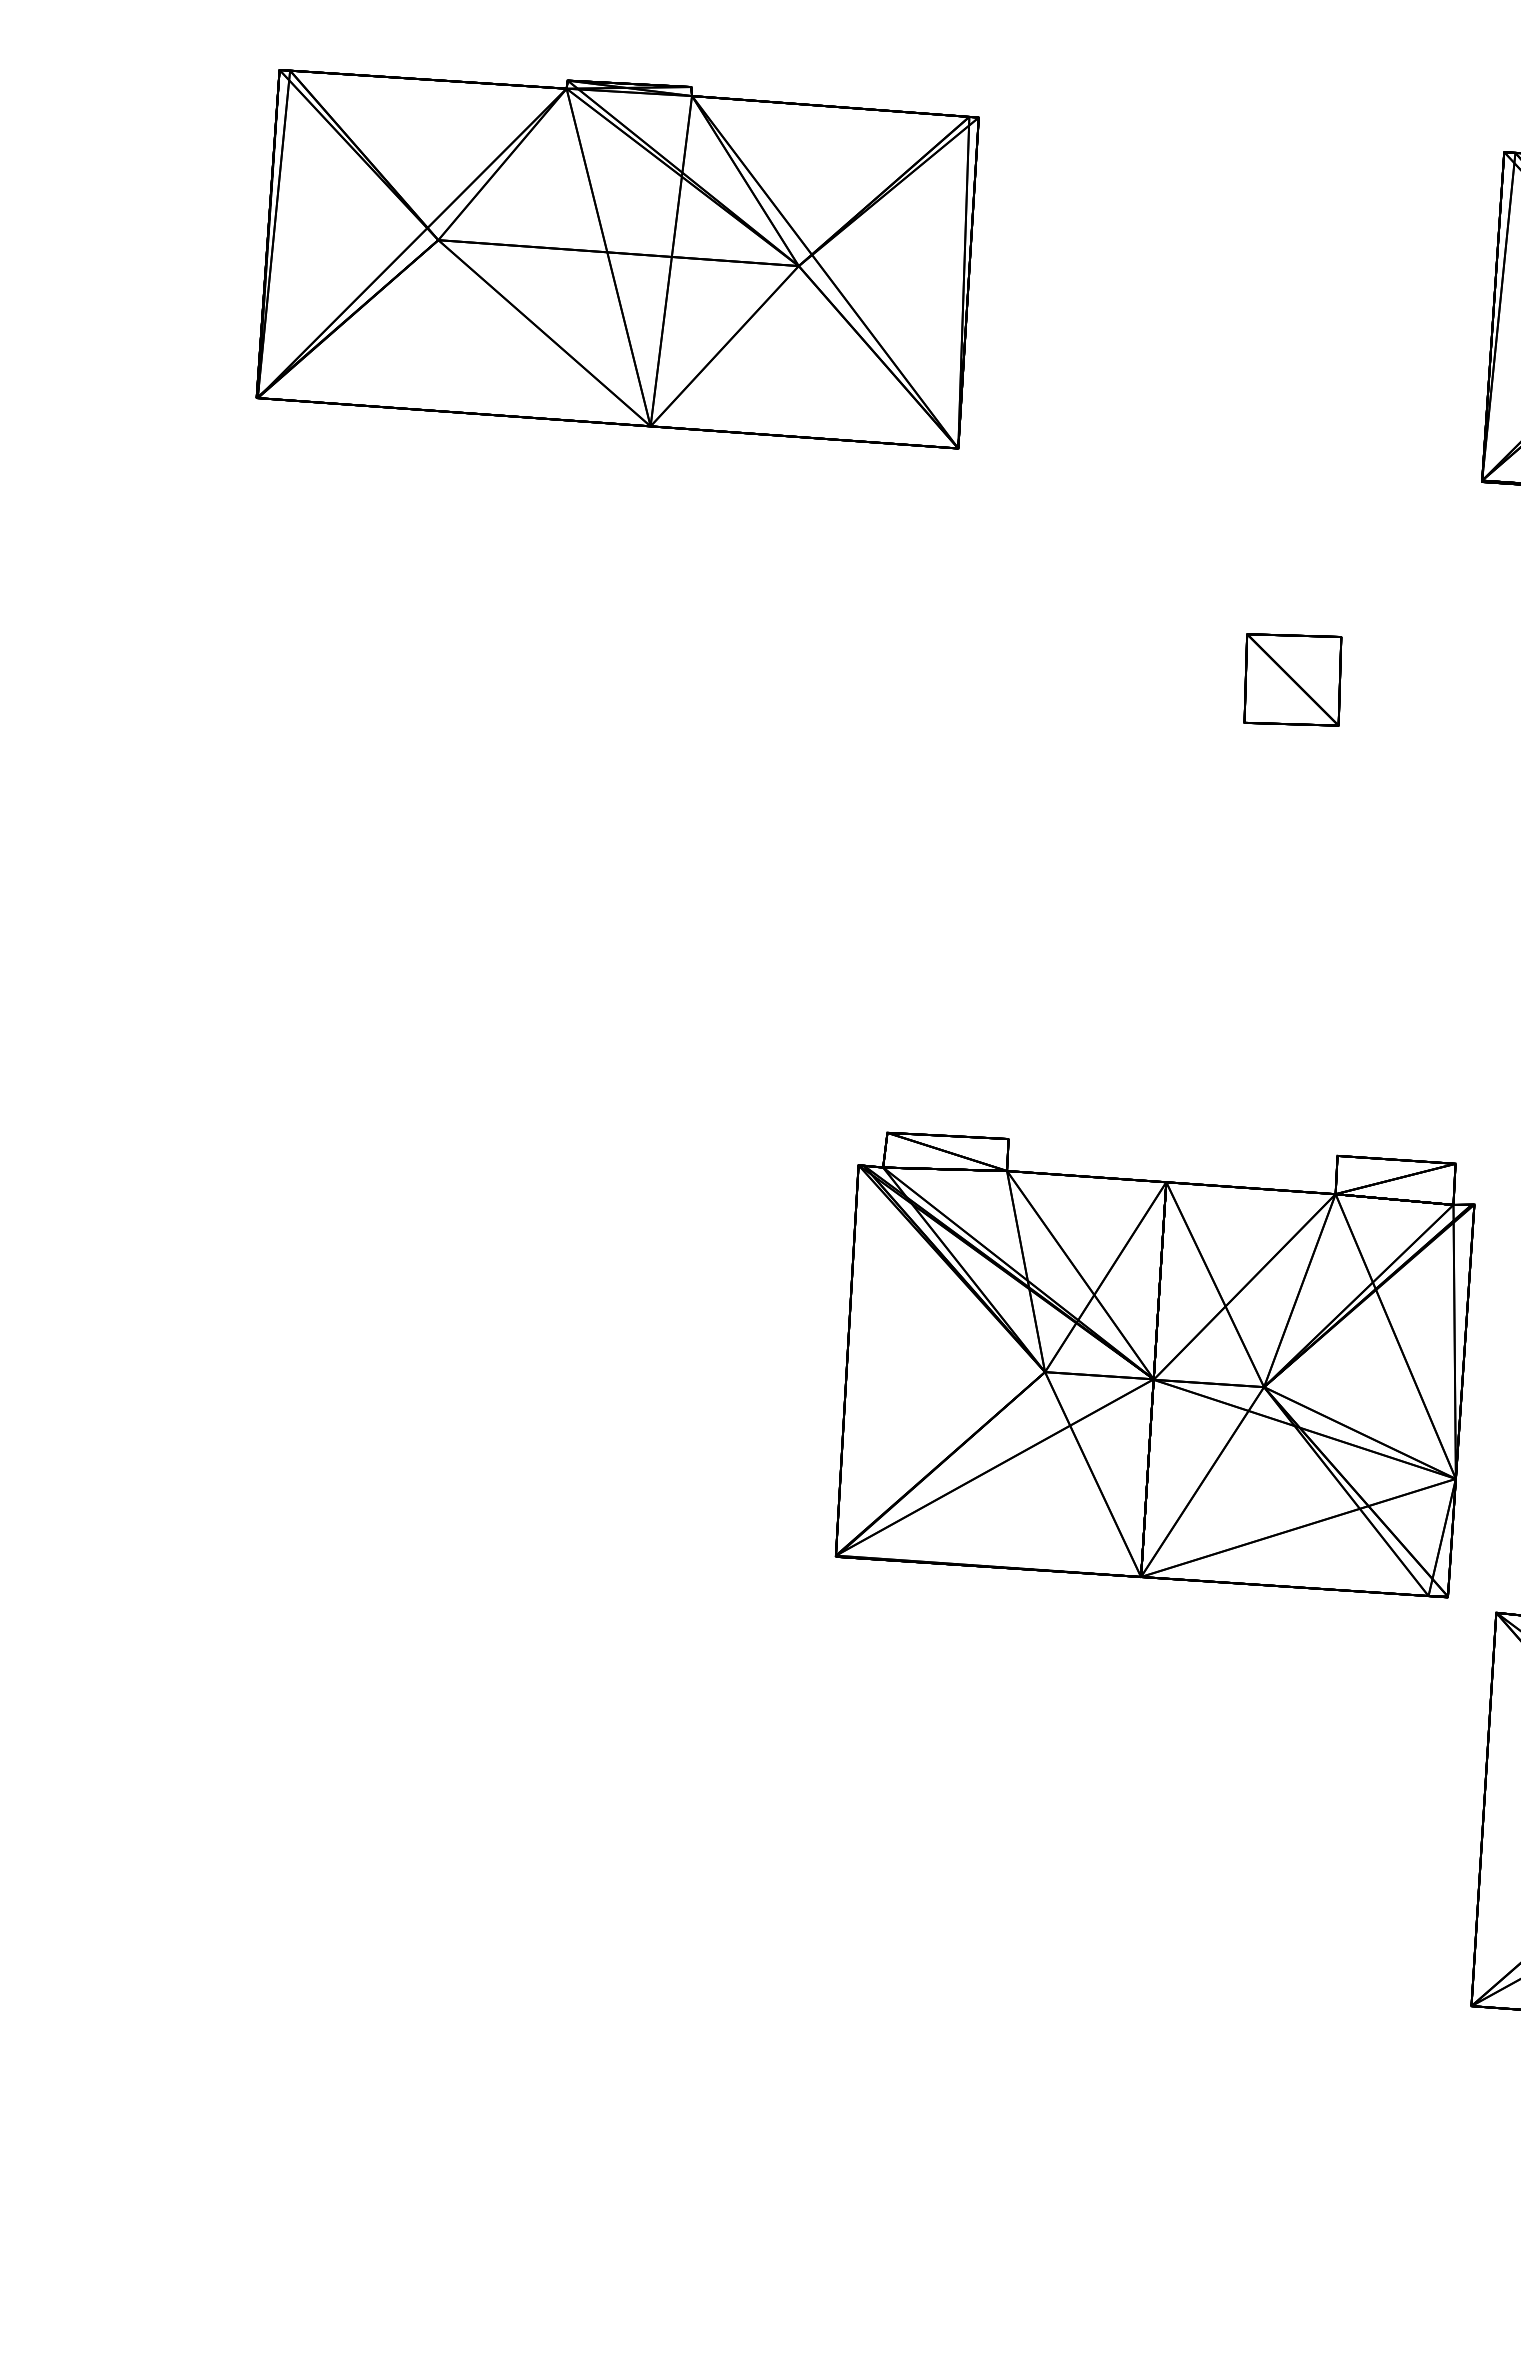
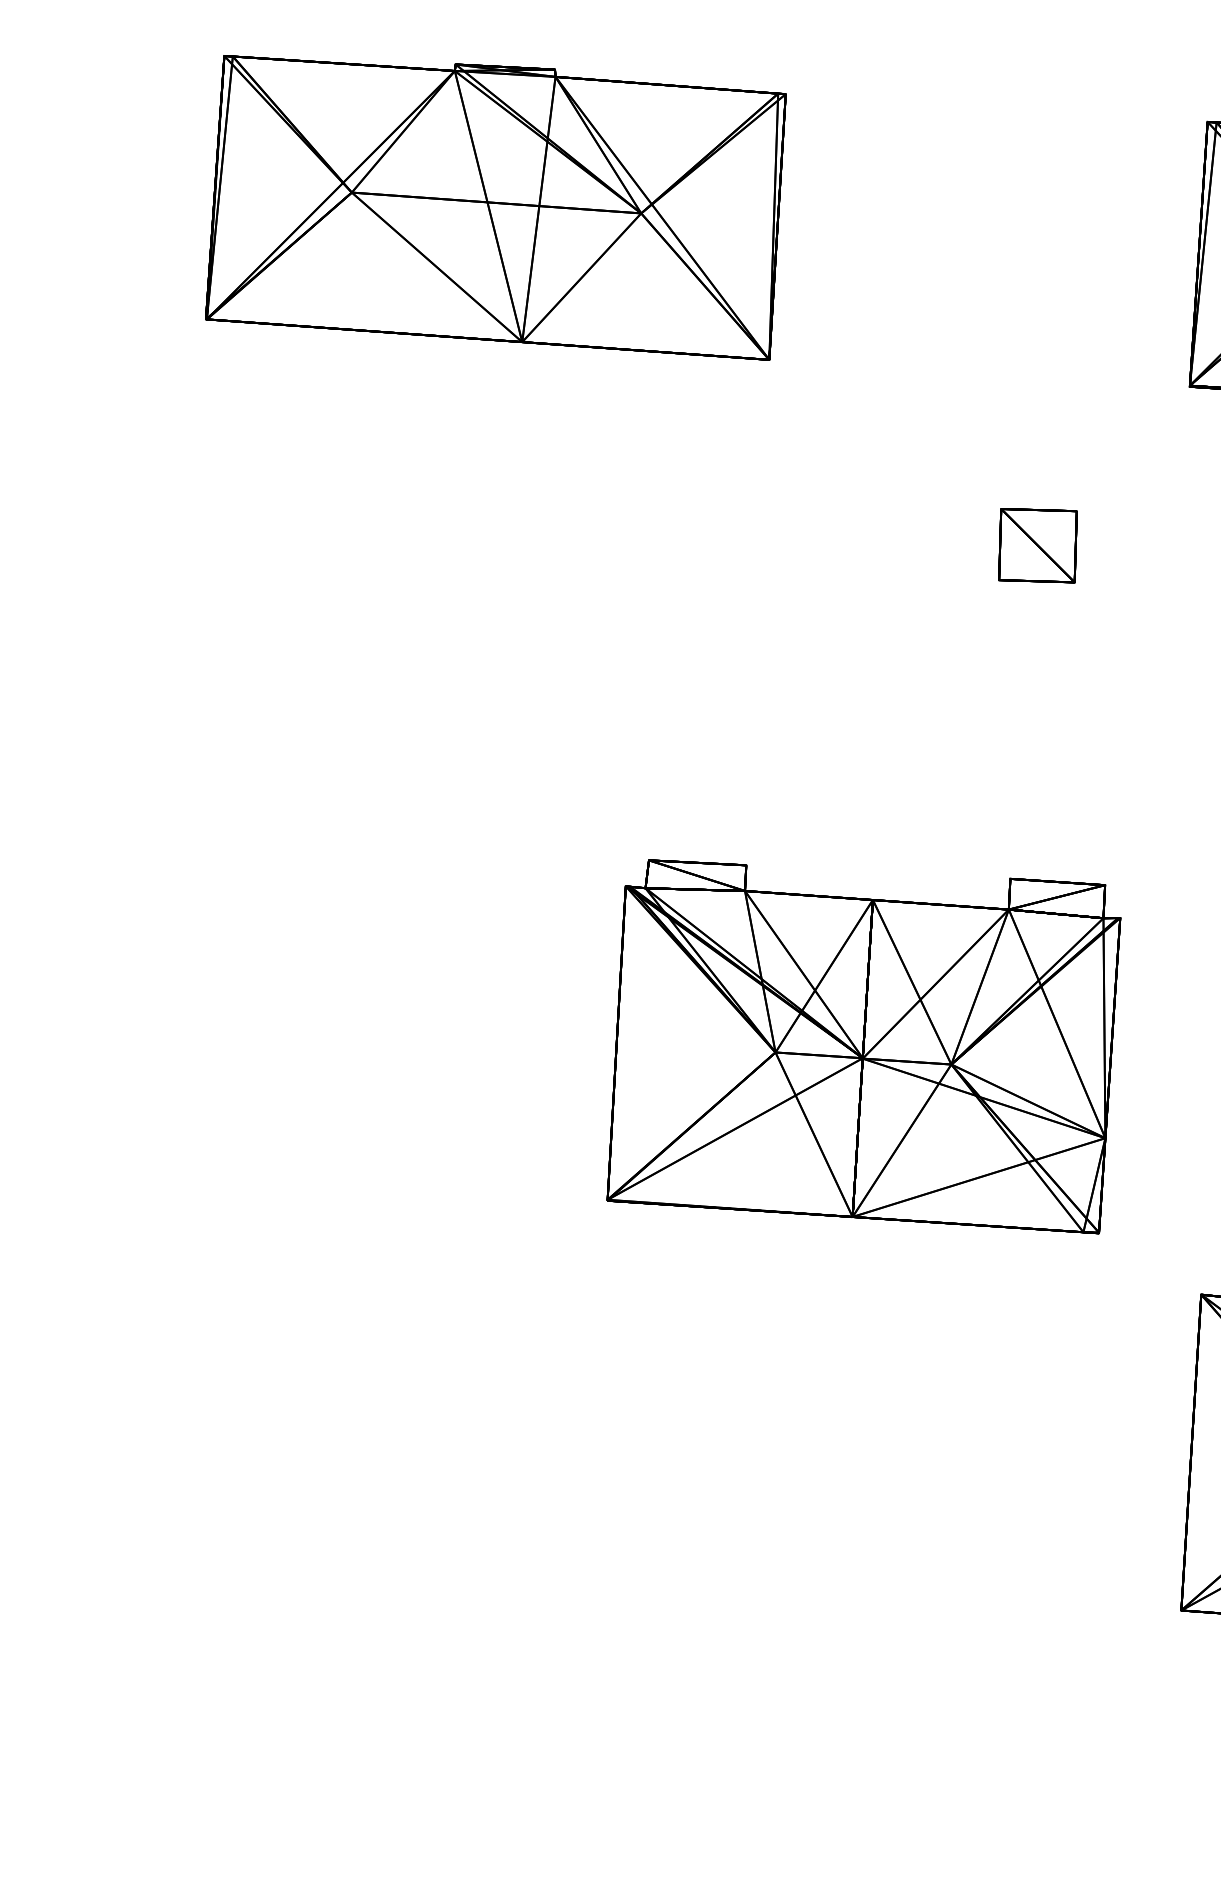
part: (1154, 1364) -> (863, 1046), moved

